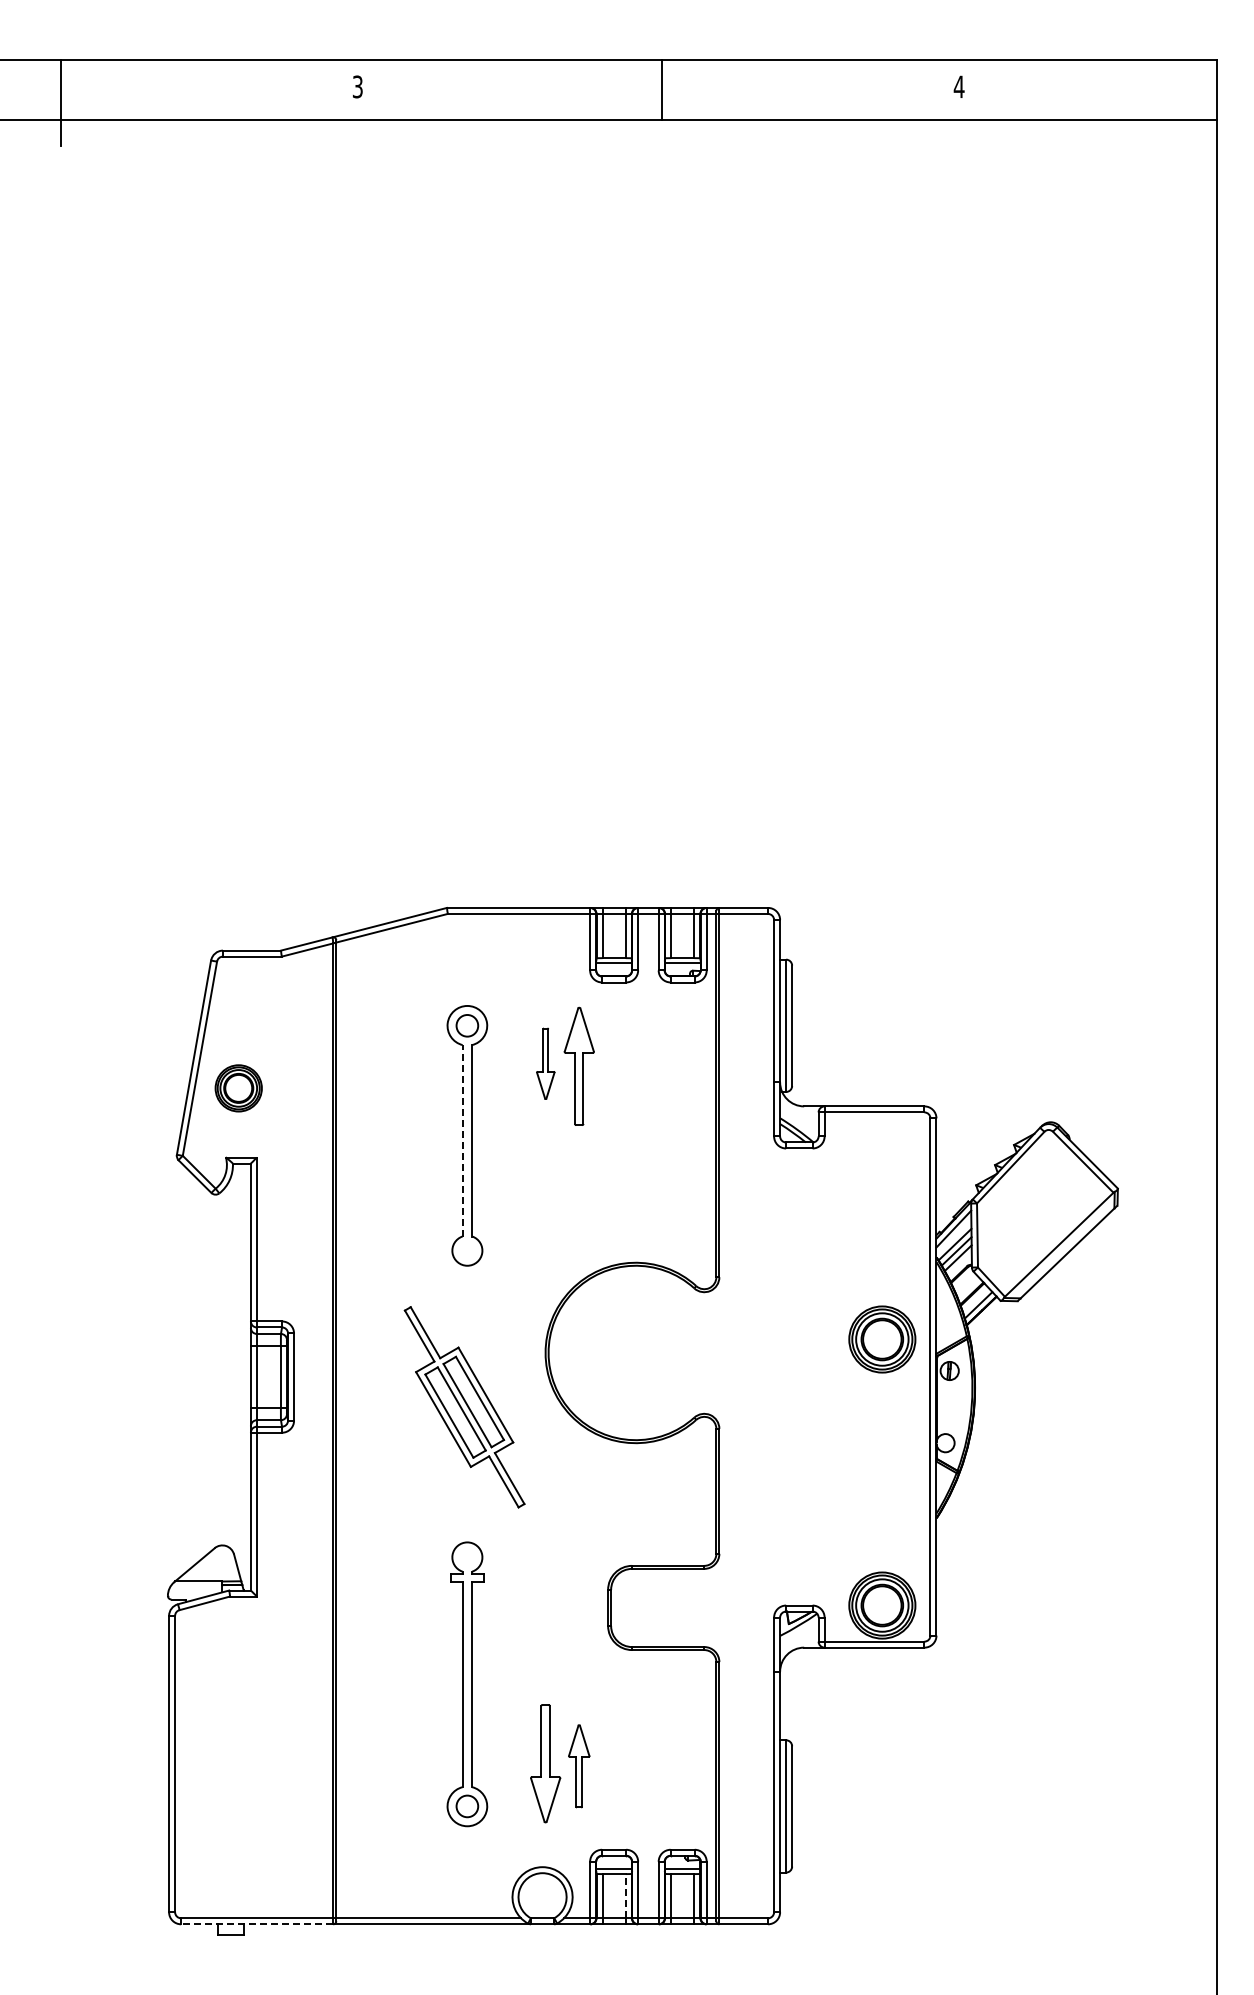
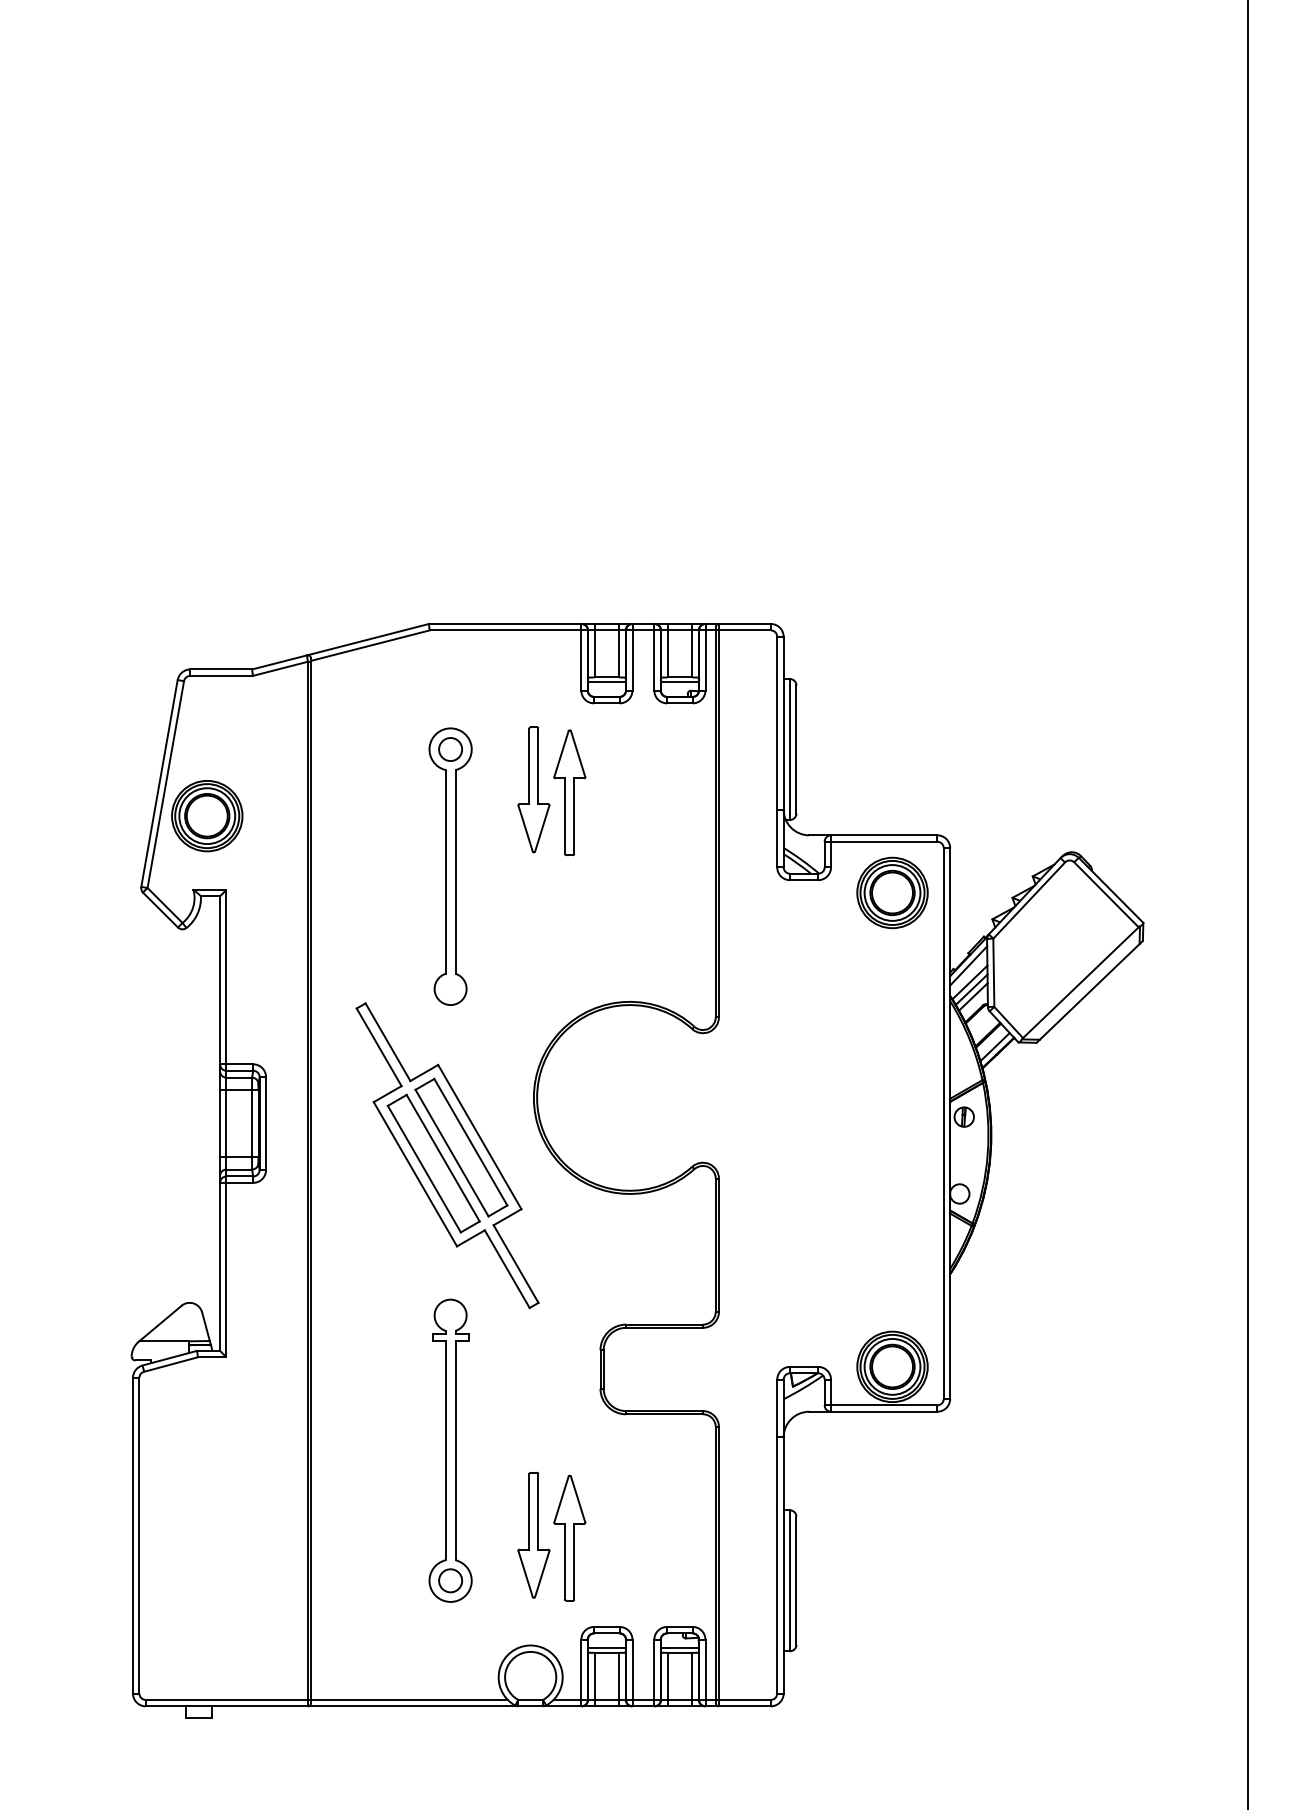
part: (545, 1063) -> (533, 789), size x1.67
part: (238, 1088) -> (206, 816), size x1.43
line: (462, 1140) -> (445, 871), dashed -> solid
part: (882, 1339) -> (892, 892), moved
part: (464, 1407) -> (447, 1155), size x1.43
part: (578, 1765) -> (568, 1537), size x1.43
line: (625, 1895) -> (618, 1675), dashed -> solid
line: (256, 1924) -> (226, 1706), dashed -> solid

